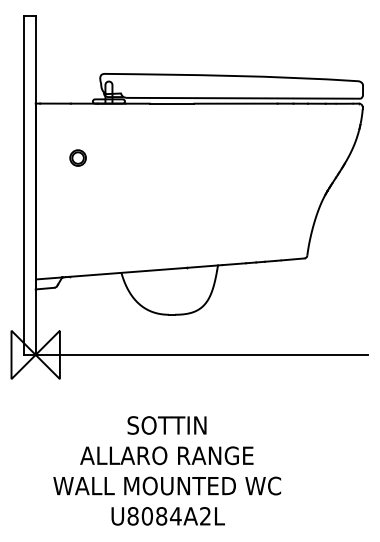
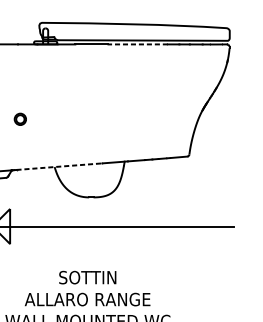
line: (235, 103) -> (137, 44), solid -> dashed
part: (77, 157) -> (19, 118), moved
line: (128, 272) -> (59, 166), solid -> dashed

